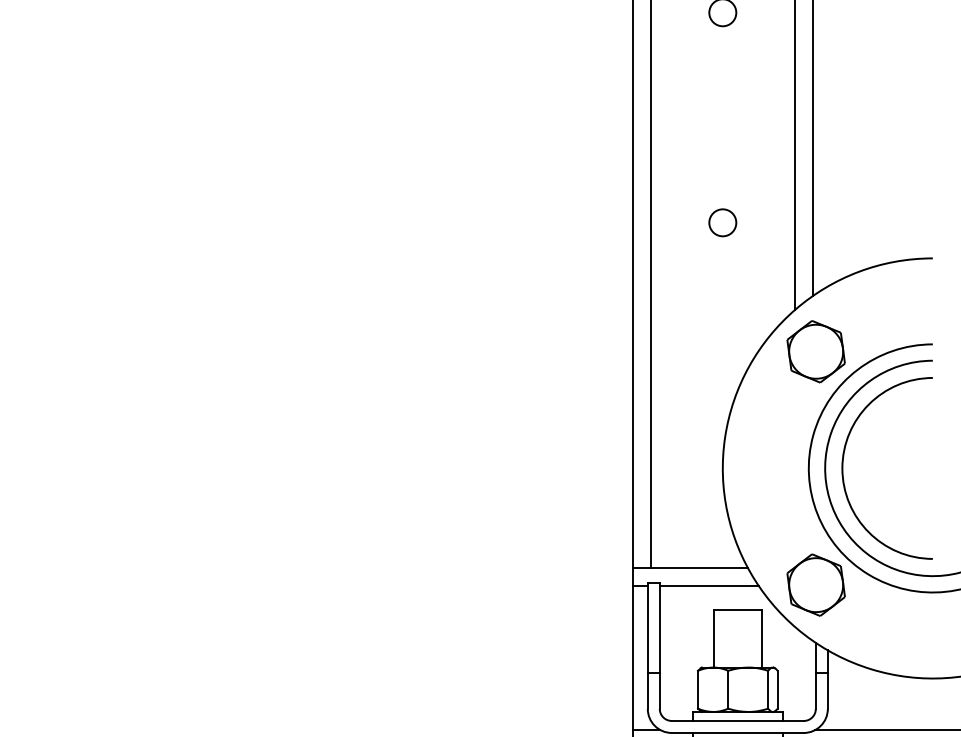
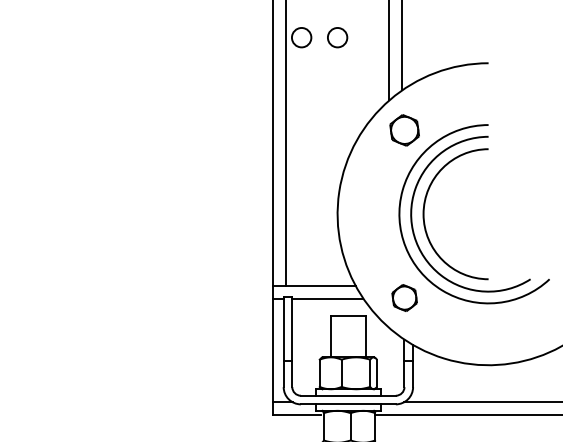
circle: (672, 222) -> (301, 37), added
part: (815, 351) -> (404, 130), size x0.7
part: (815, 584) -> (404, 297), size x0.6

